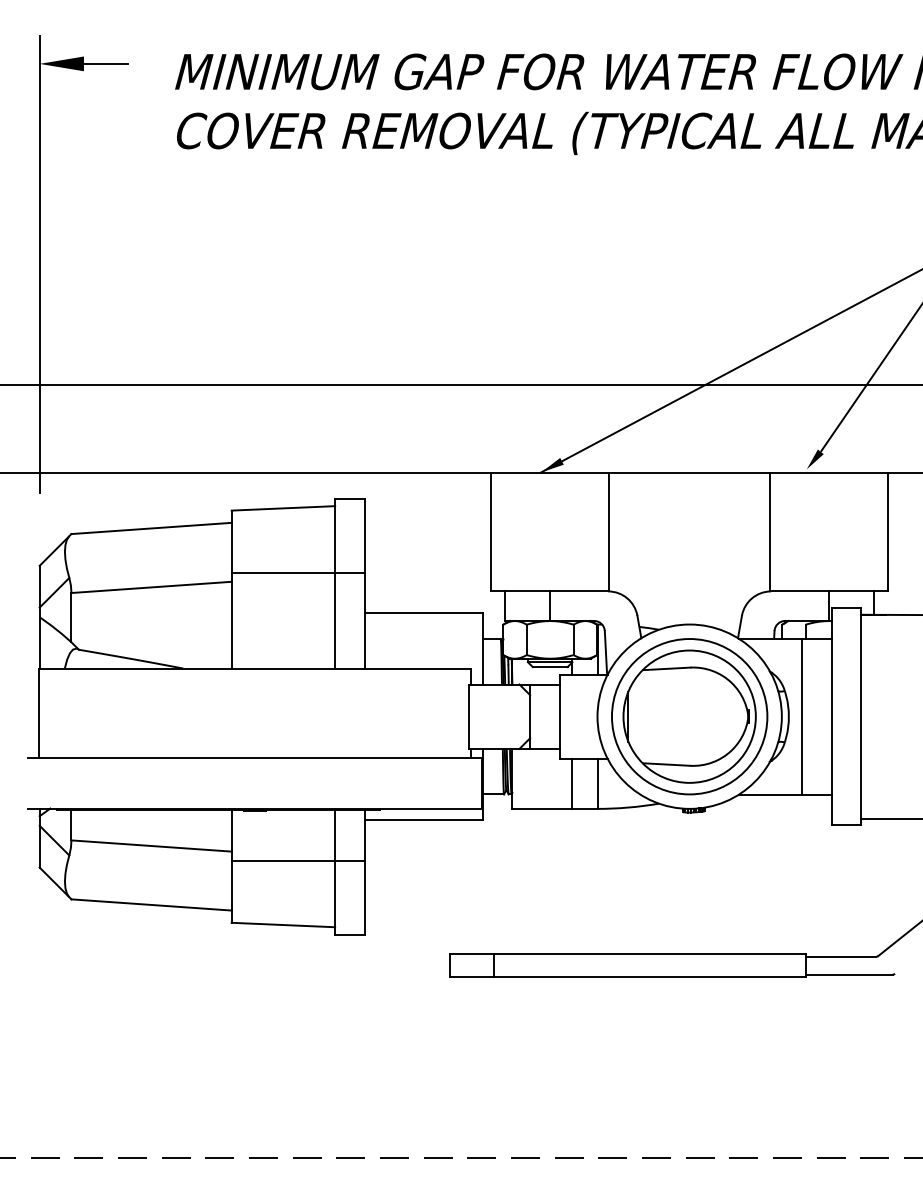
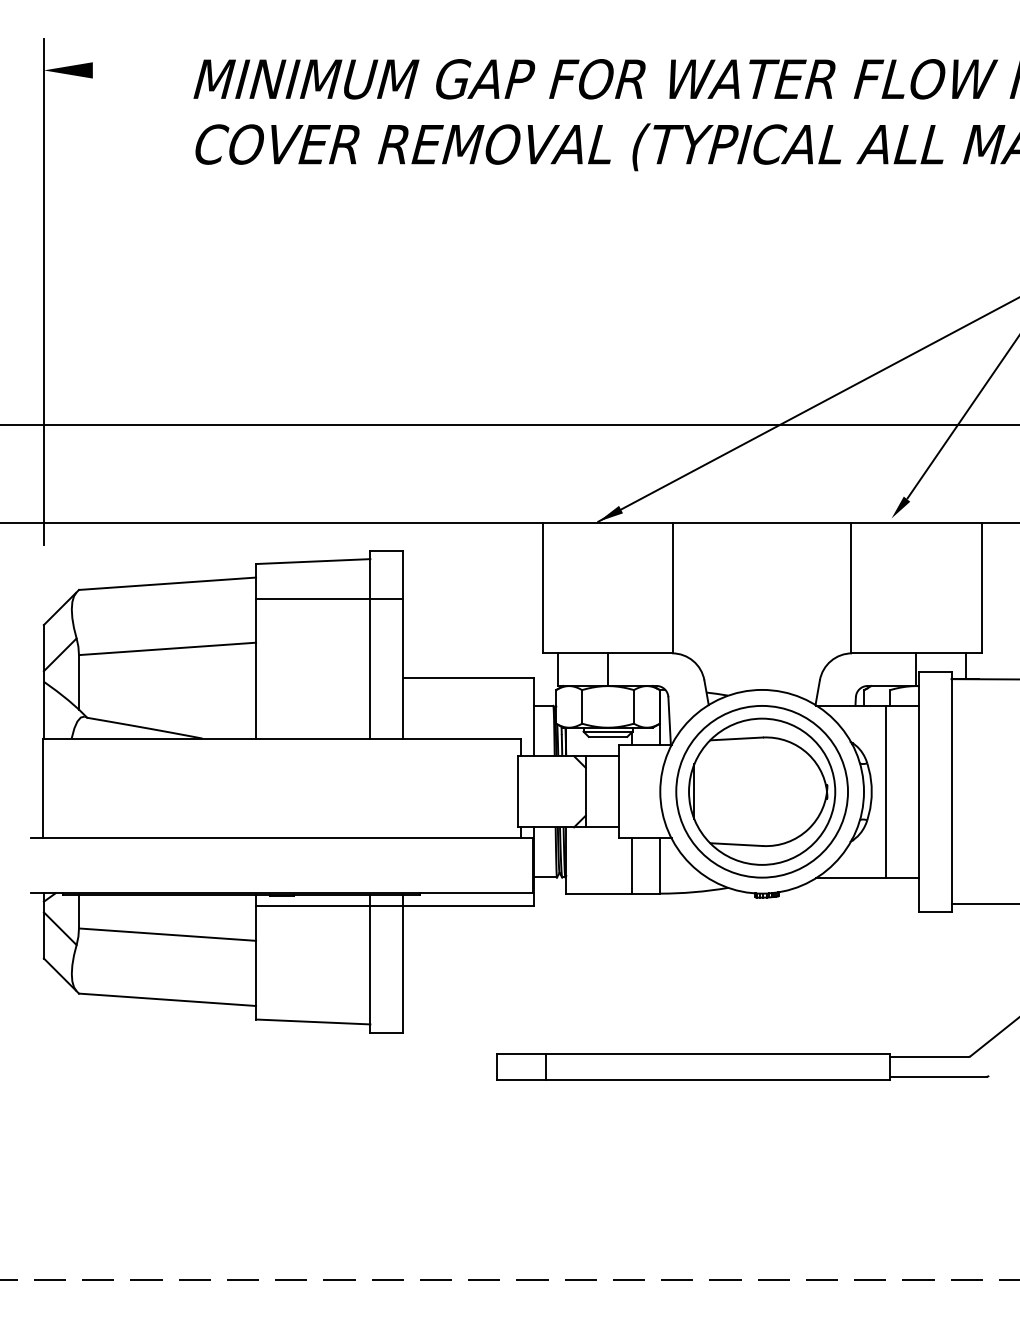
line: (106, 63) -> (117, 69), removed
line: (297, 572) -> (328, 599), moved
line: (297, 860) -> (328, 905), moved

